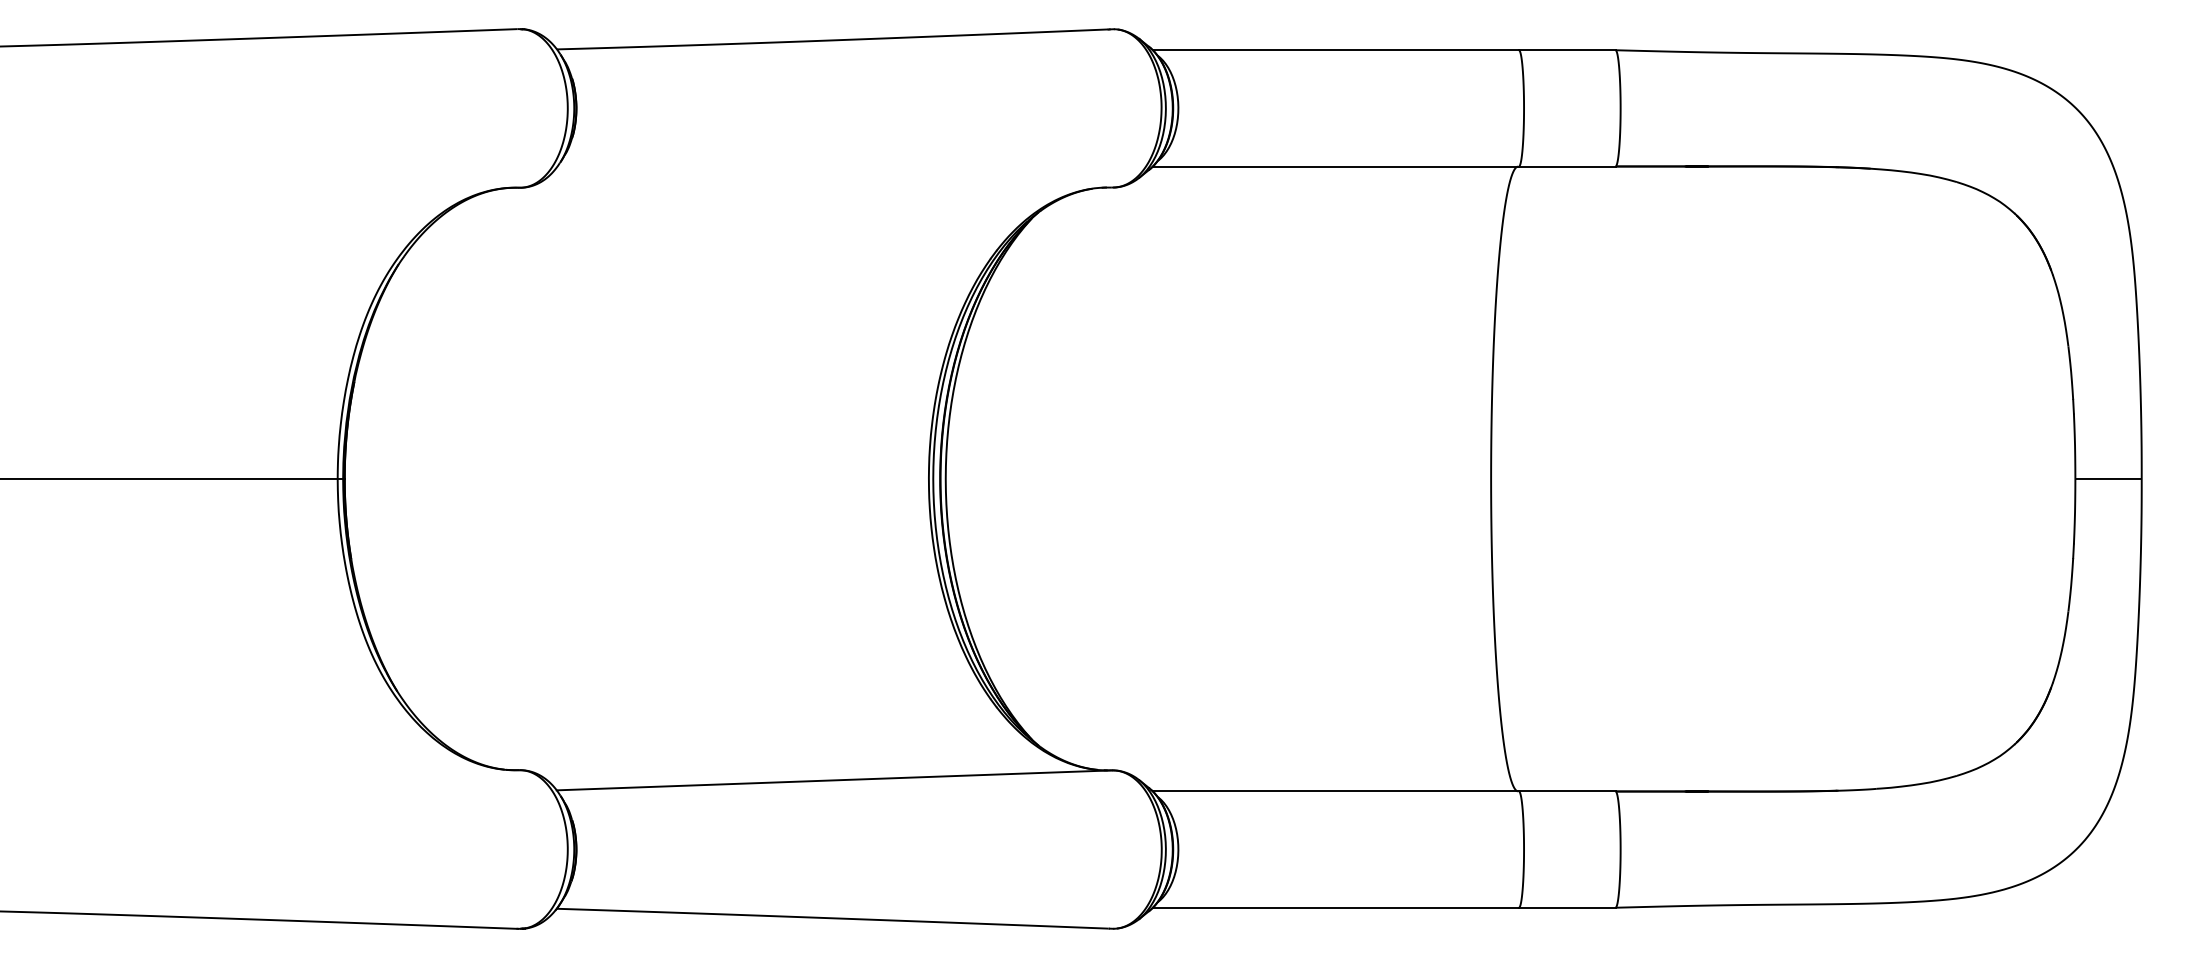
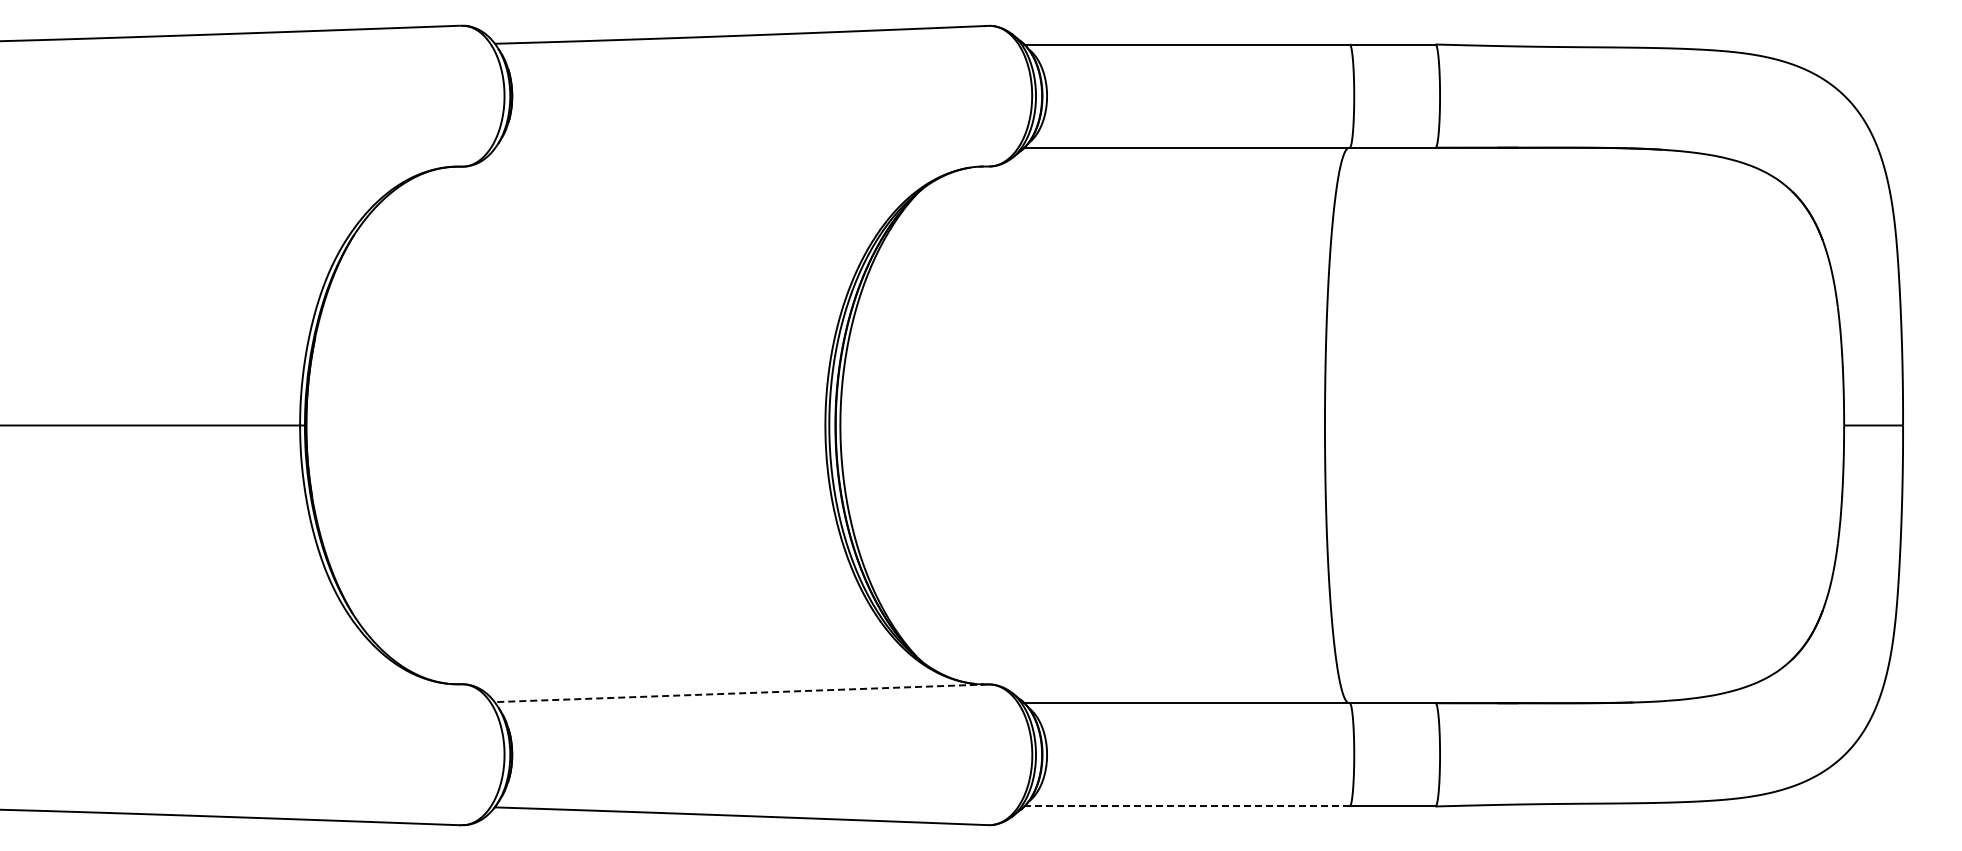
line: (834, 780) -> (741, 693), solid -> dashed
line: (1336, 907) -> (1187, 806), solid -> dashed

